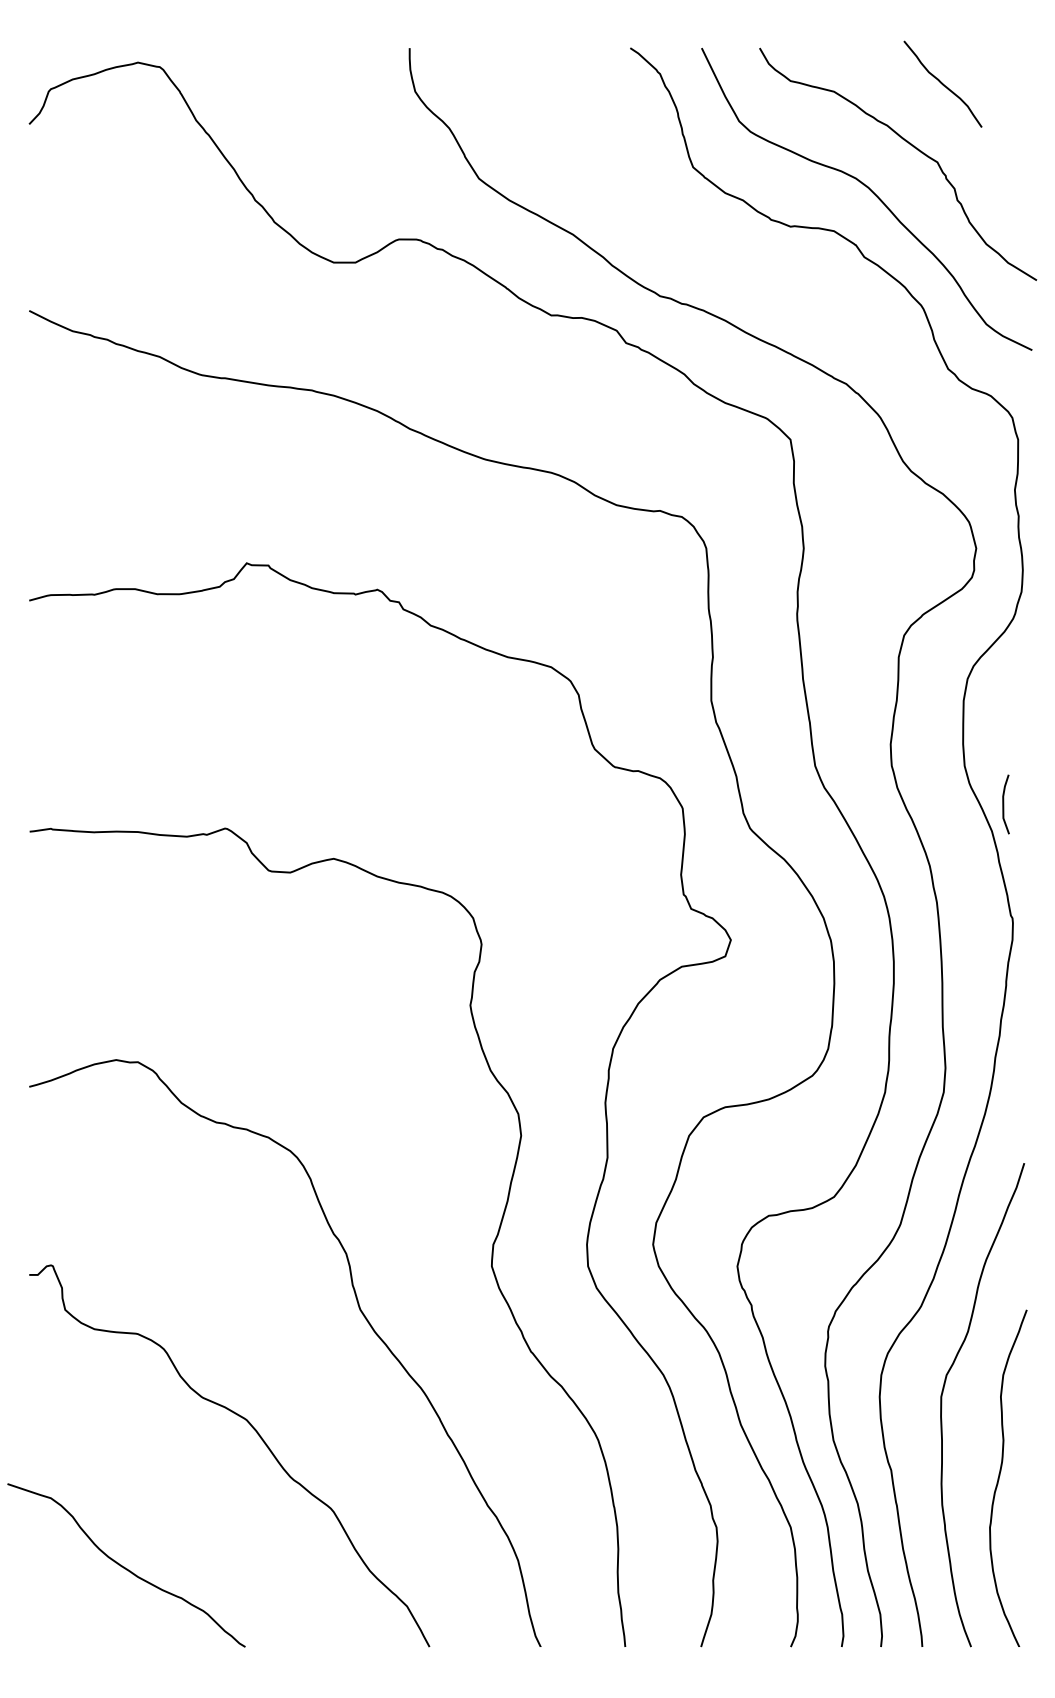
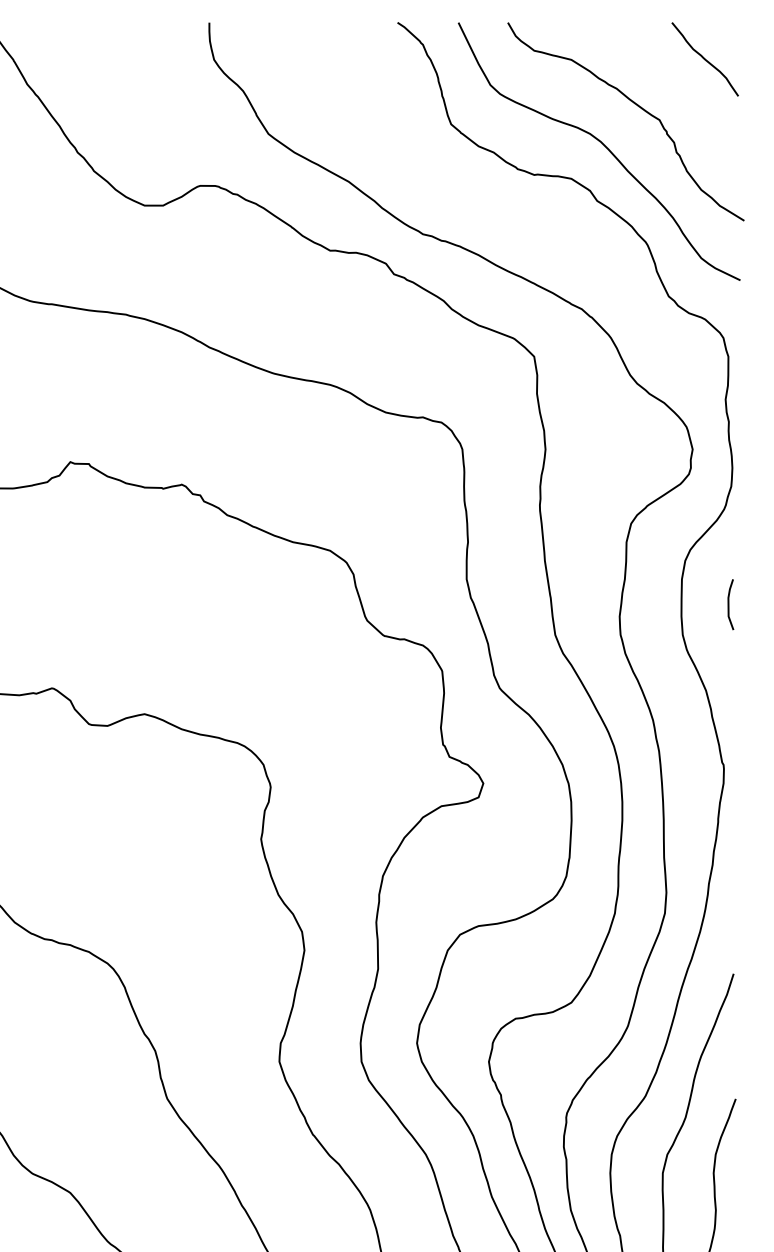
curve: (942, 83) -> (704, 58), moved
line: (1004, 804) -> (729, 604), moved

